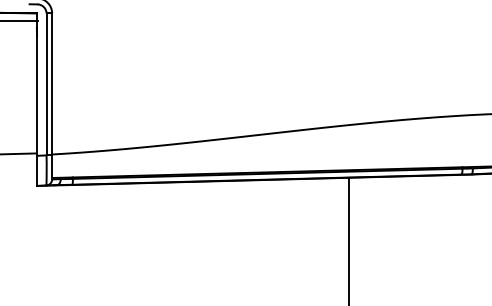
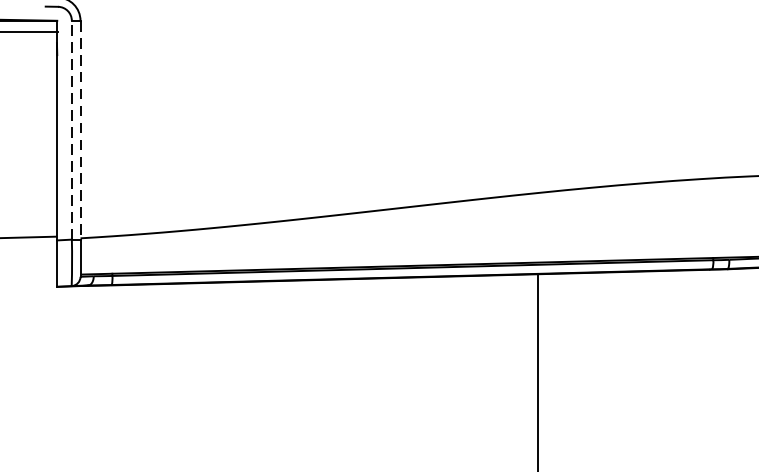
line: (46, 84) -> (71, 130), solid -> dashed
line: (52, 84) -> (81, 130), solid -> dashed

